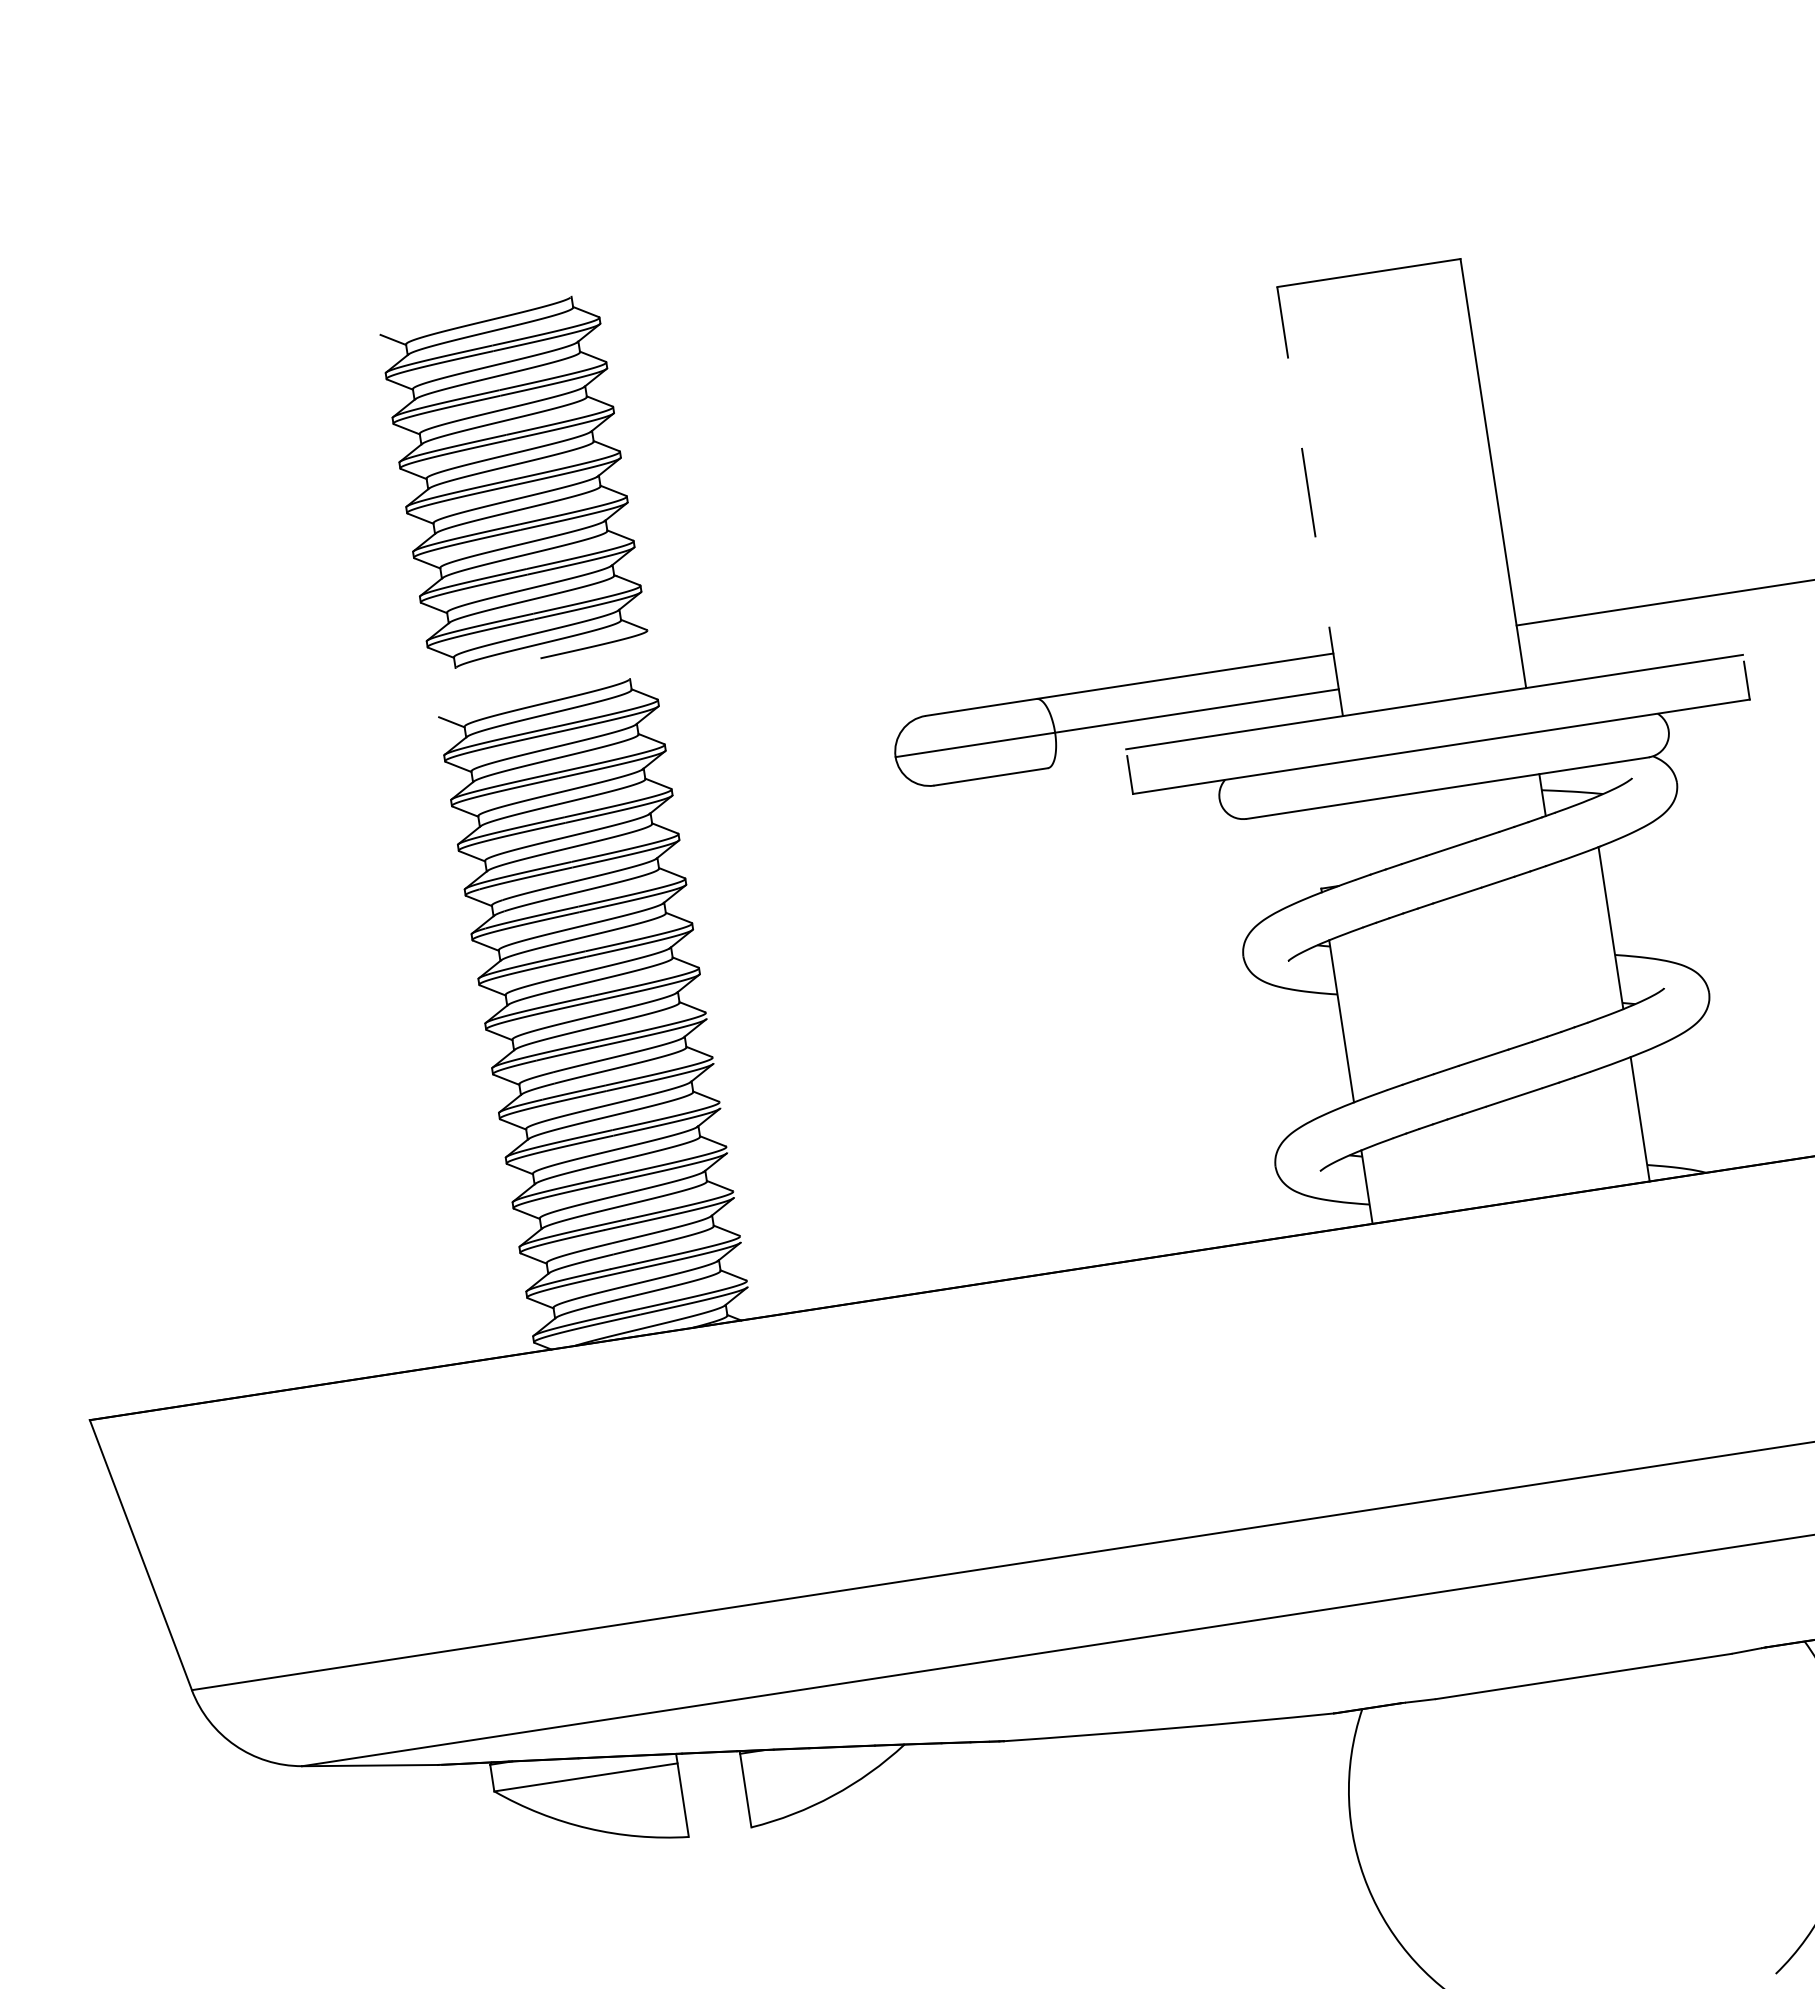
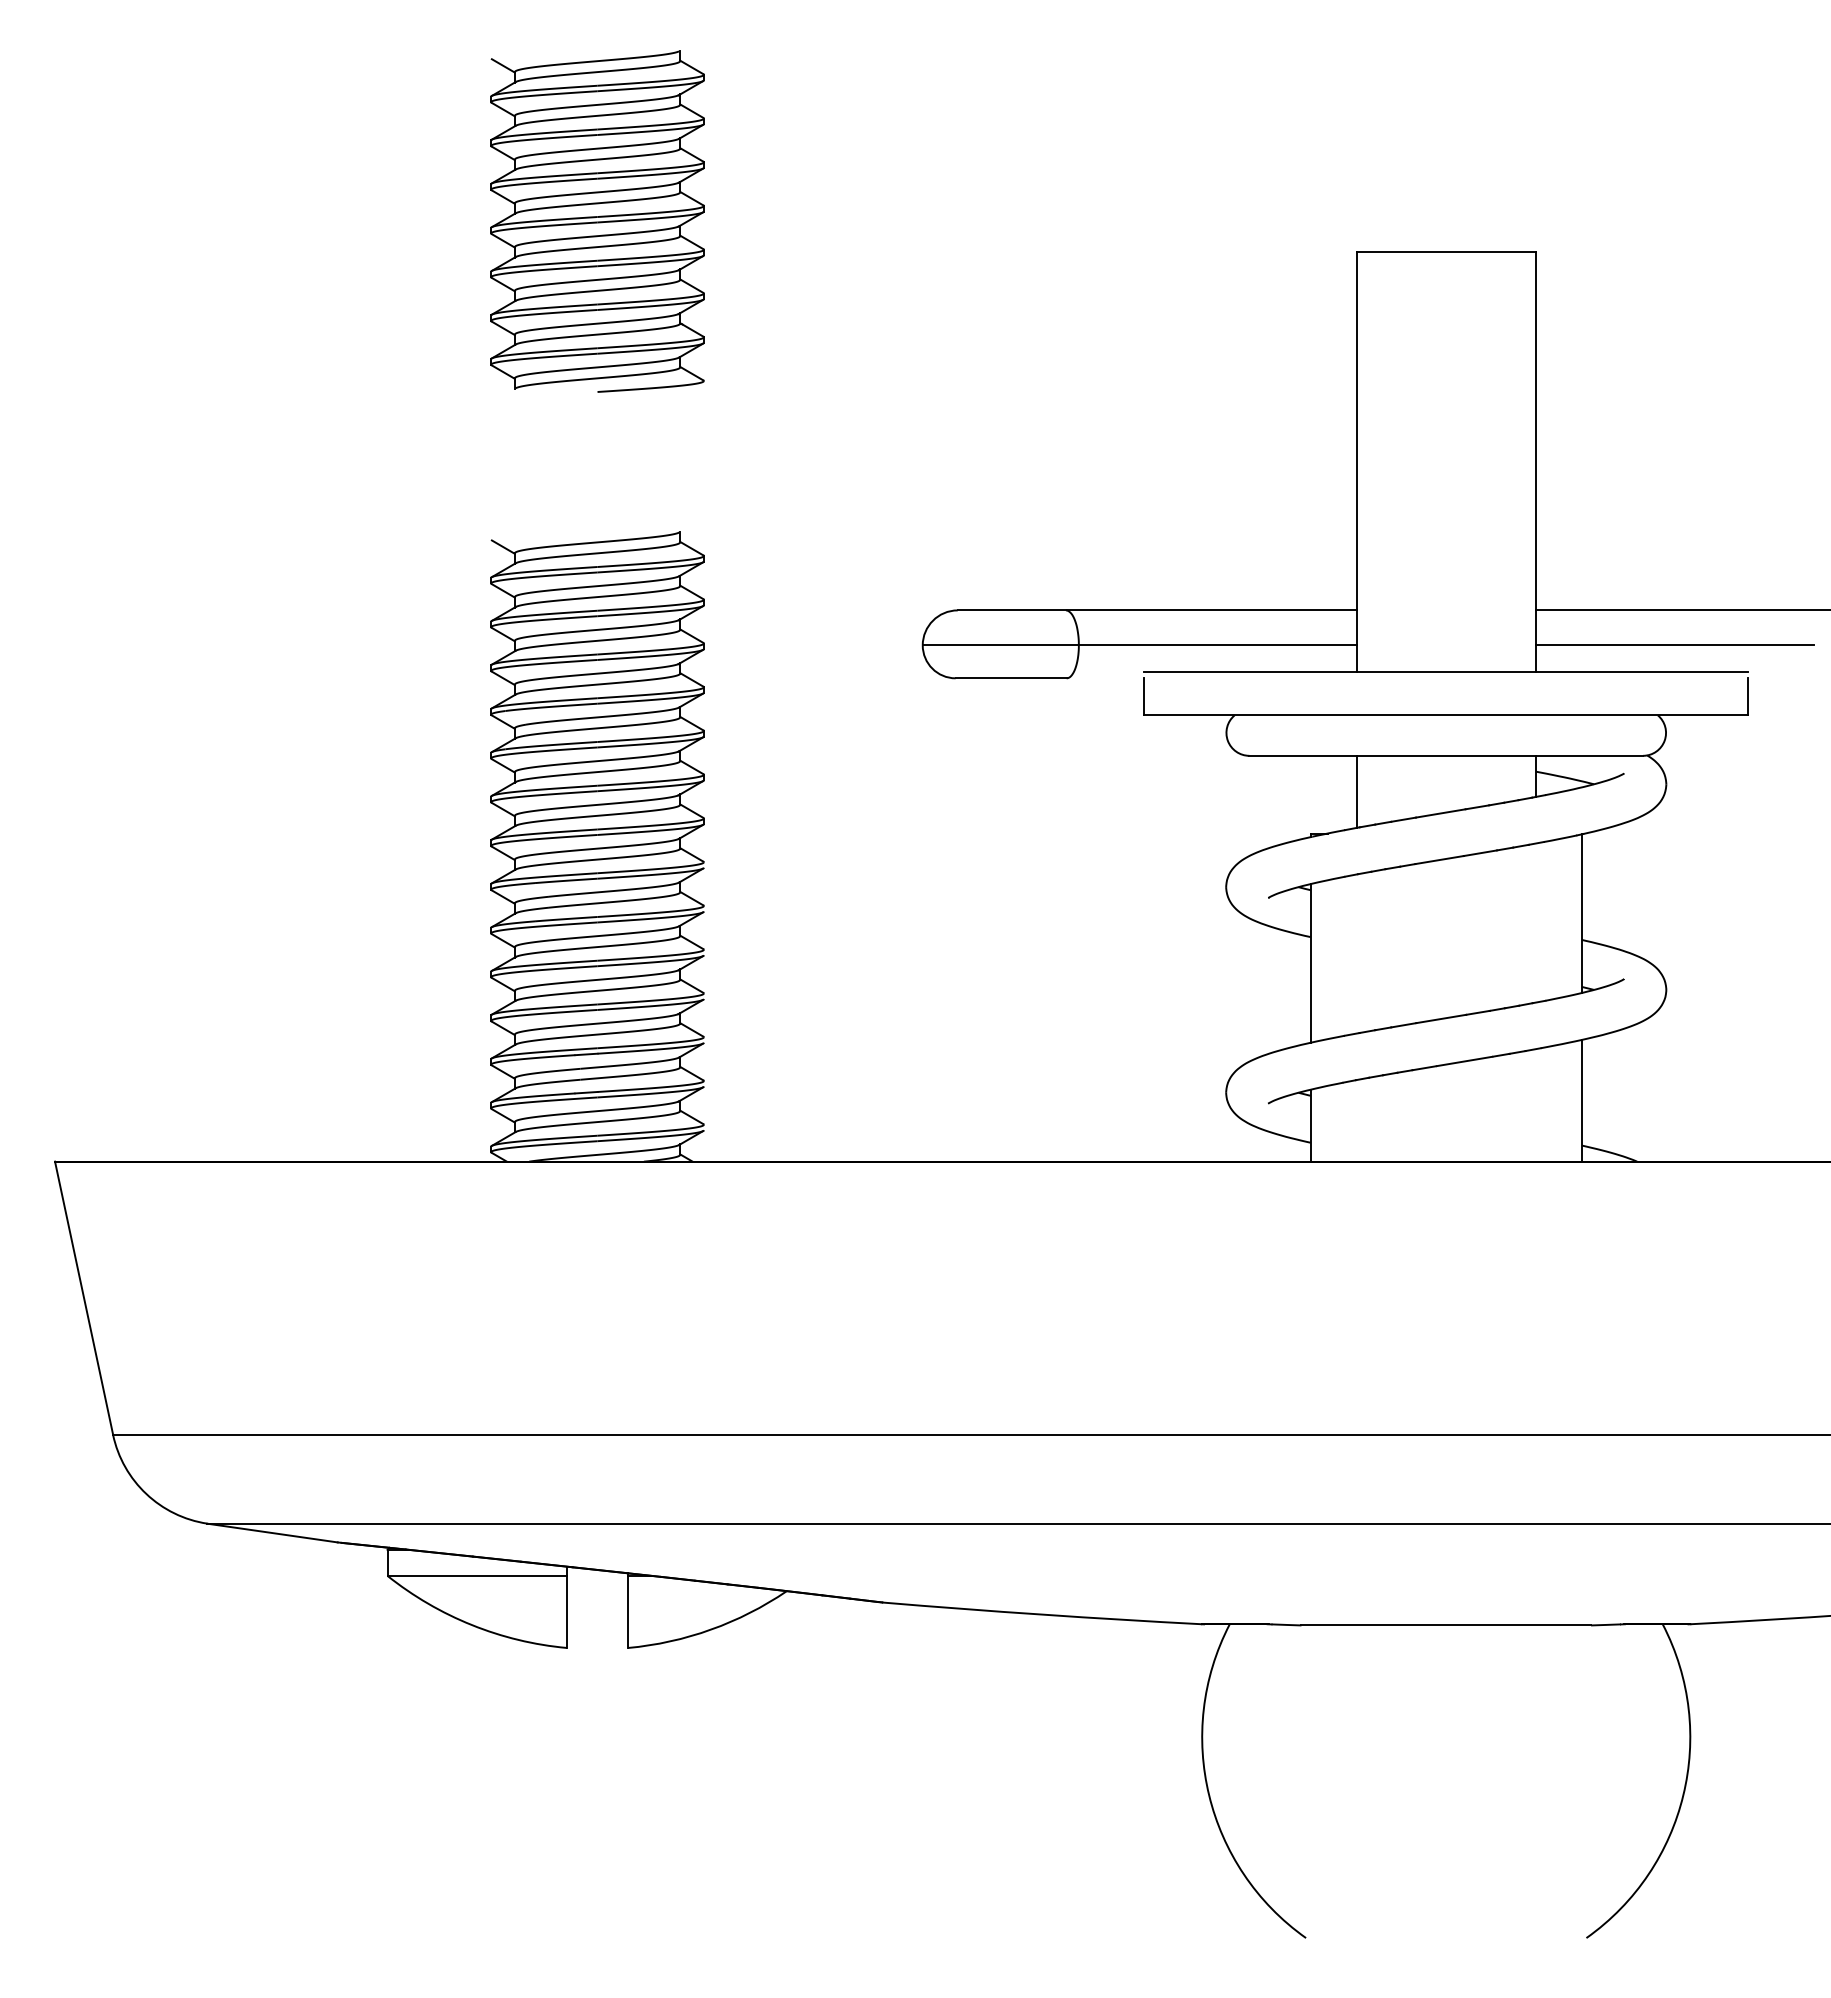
part: (513, 484) -> (597, 221), moved
line: (1310, 501) -> (1356, 461), dashed -> solid
line: (1663, 639) -> (1674, 645), added
line: (1361, 838) -> (1356, 791), added

